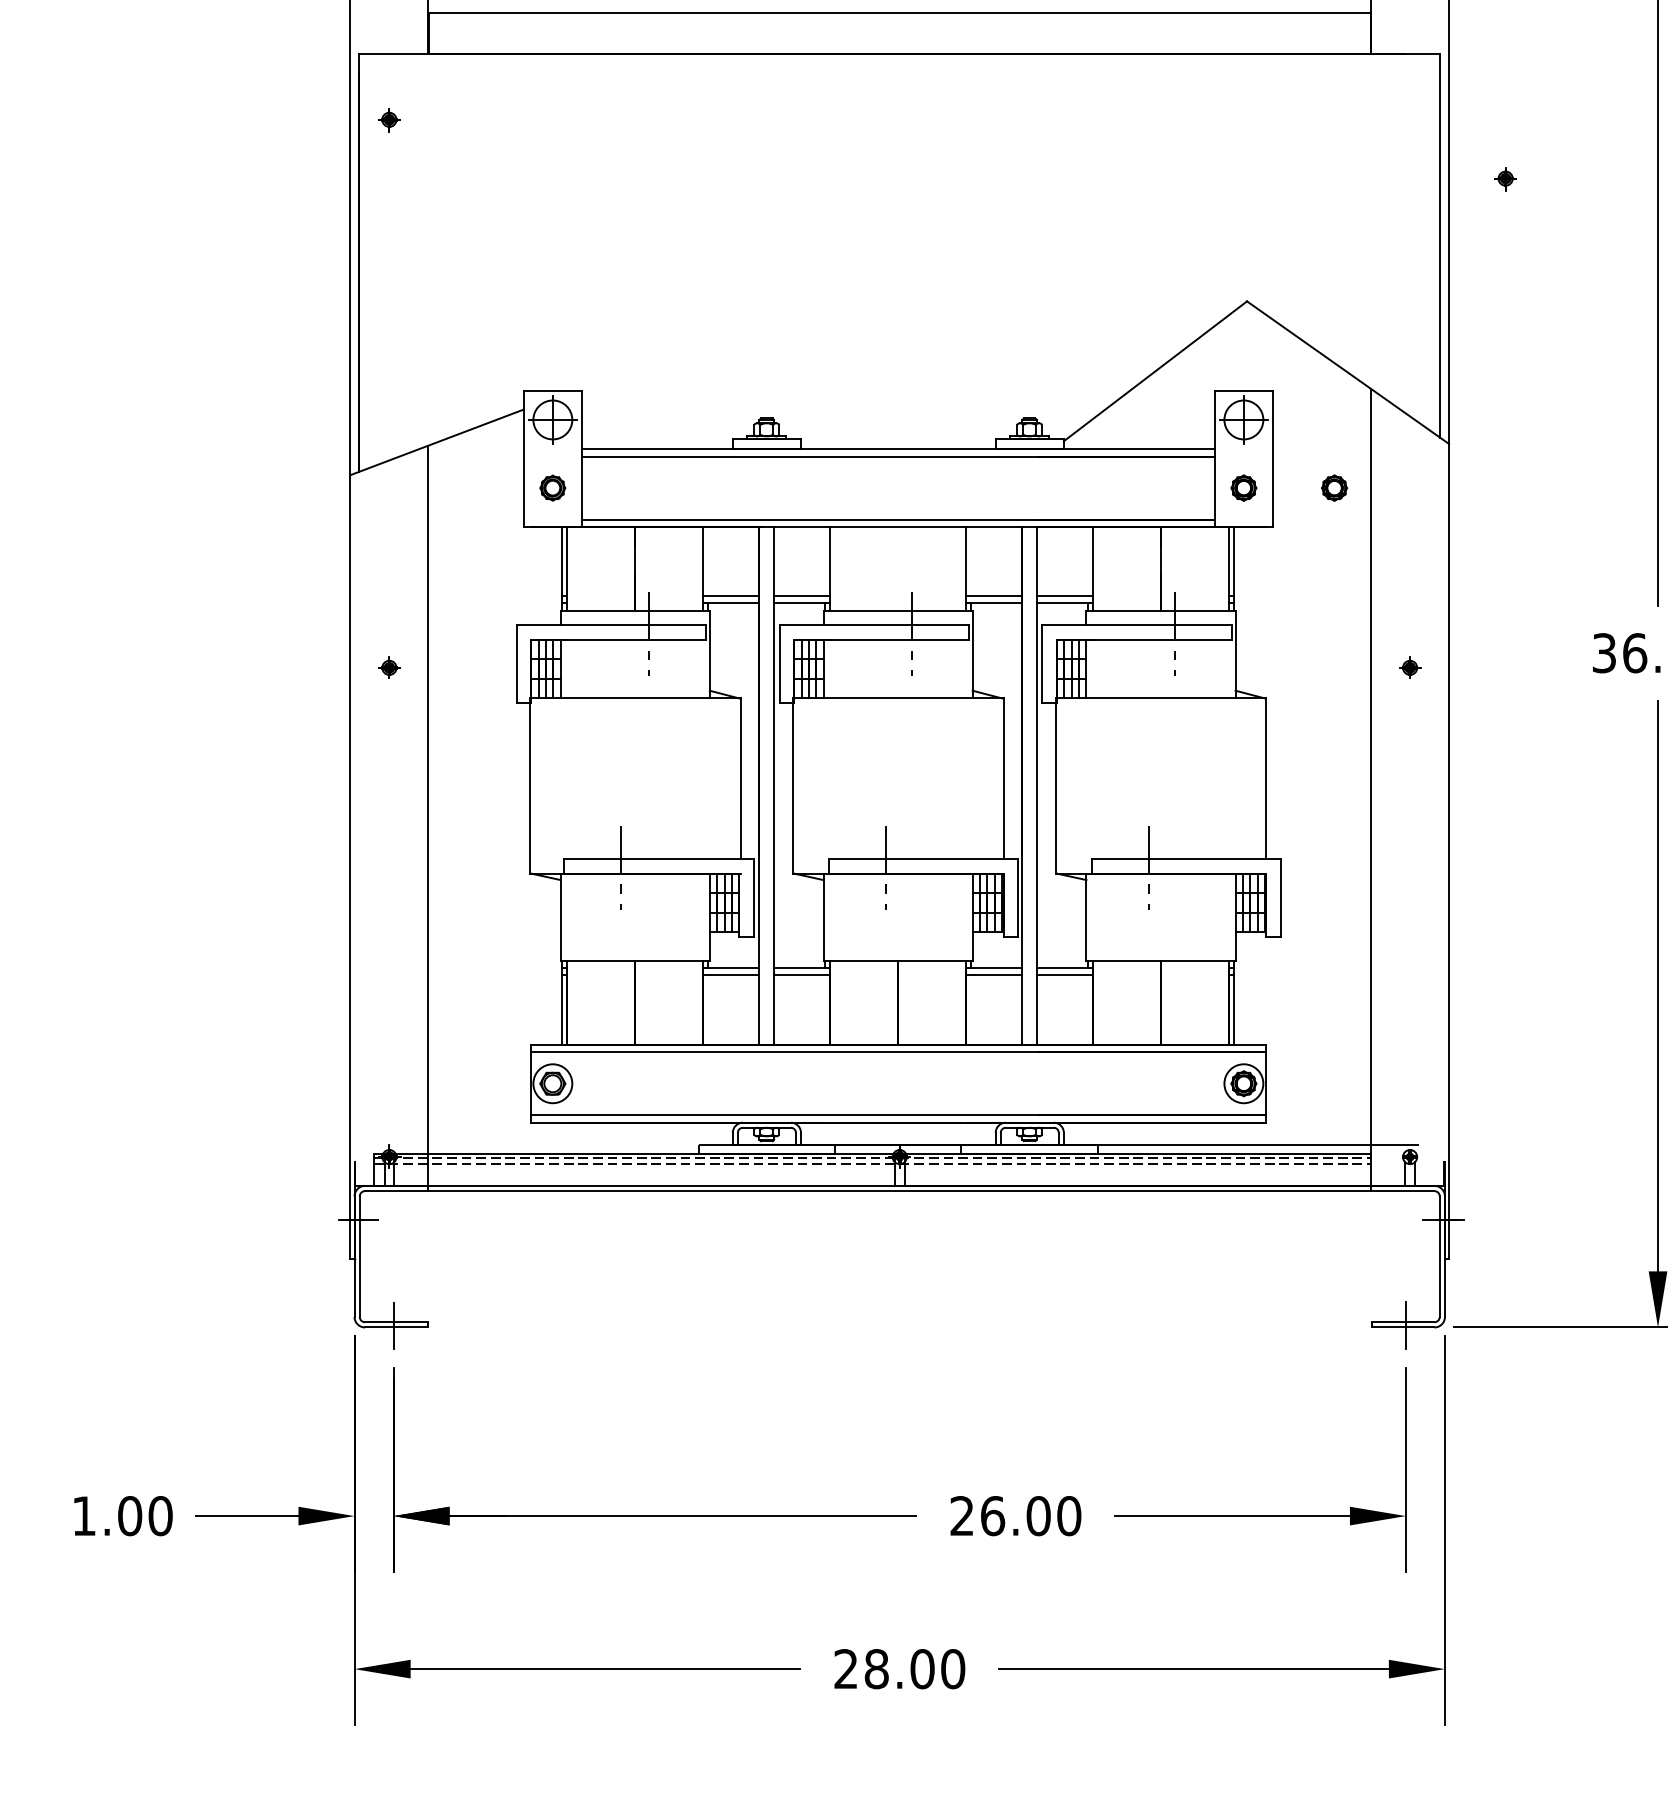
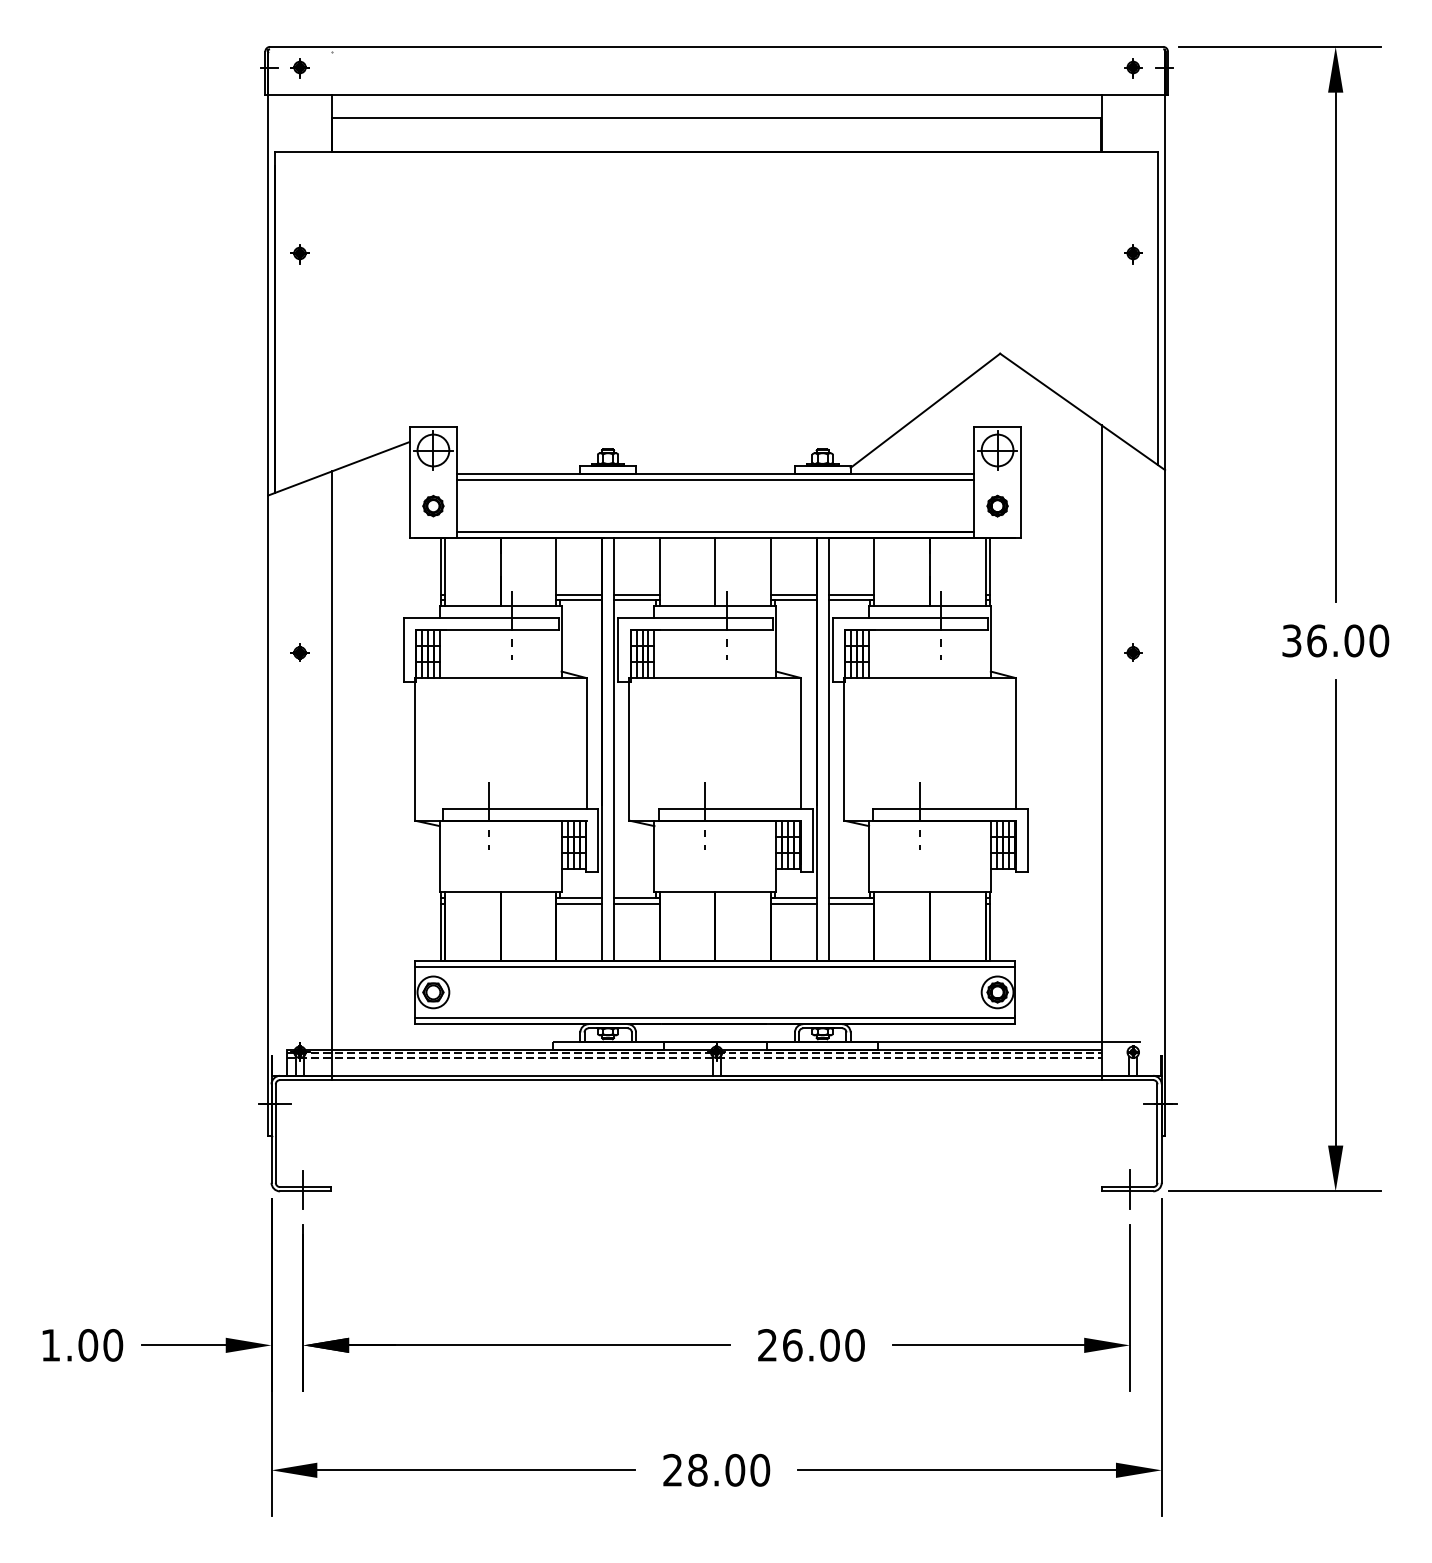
part: (388, 121) -> (299, 254), moved
part: (1505, 179) -> (1133, 254), moved
part: (1334, 487) -> (1071, 505), removed
line: (898, 568) -> (715, 571), added

